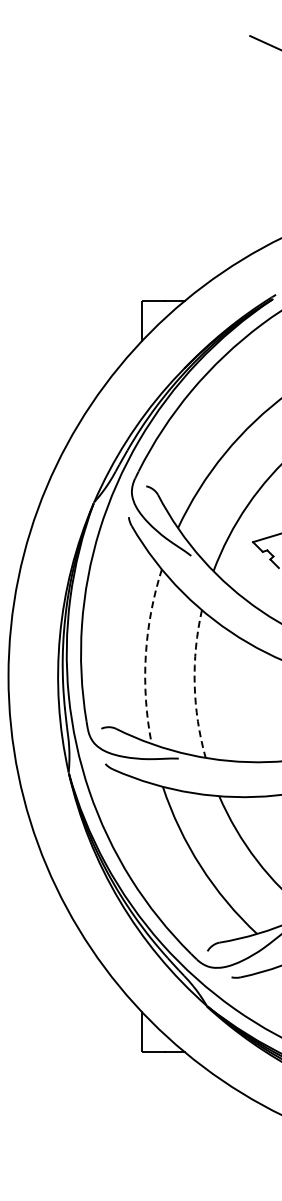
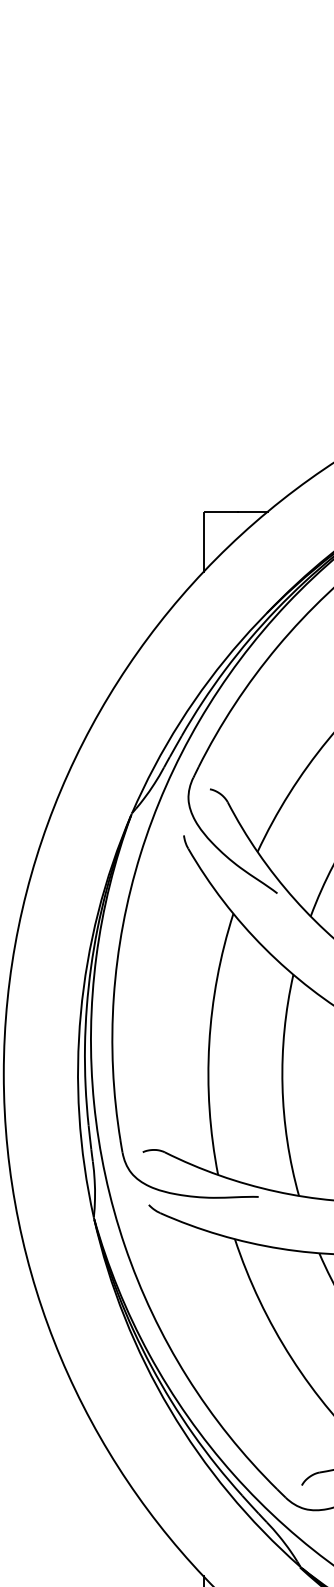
arc: (145, 656) -> (208, 1044), dashed -> solid
arc: (194, 684) -> (282, 1085), dashed -> solid

